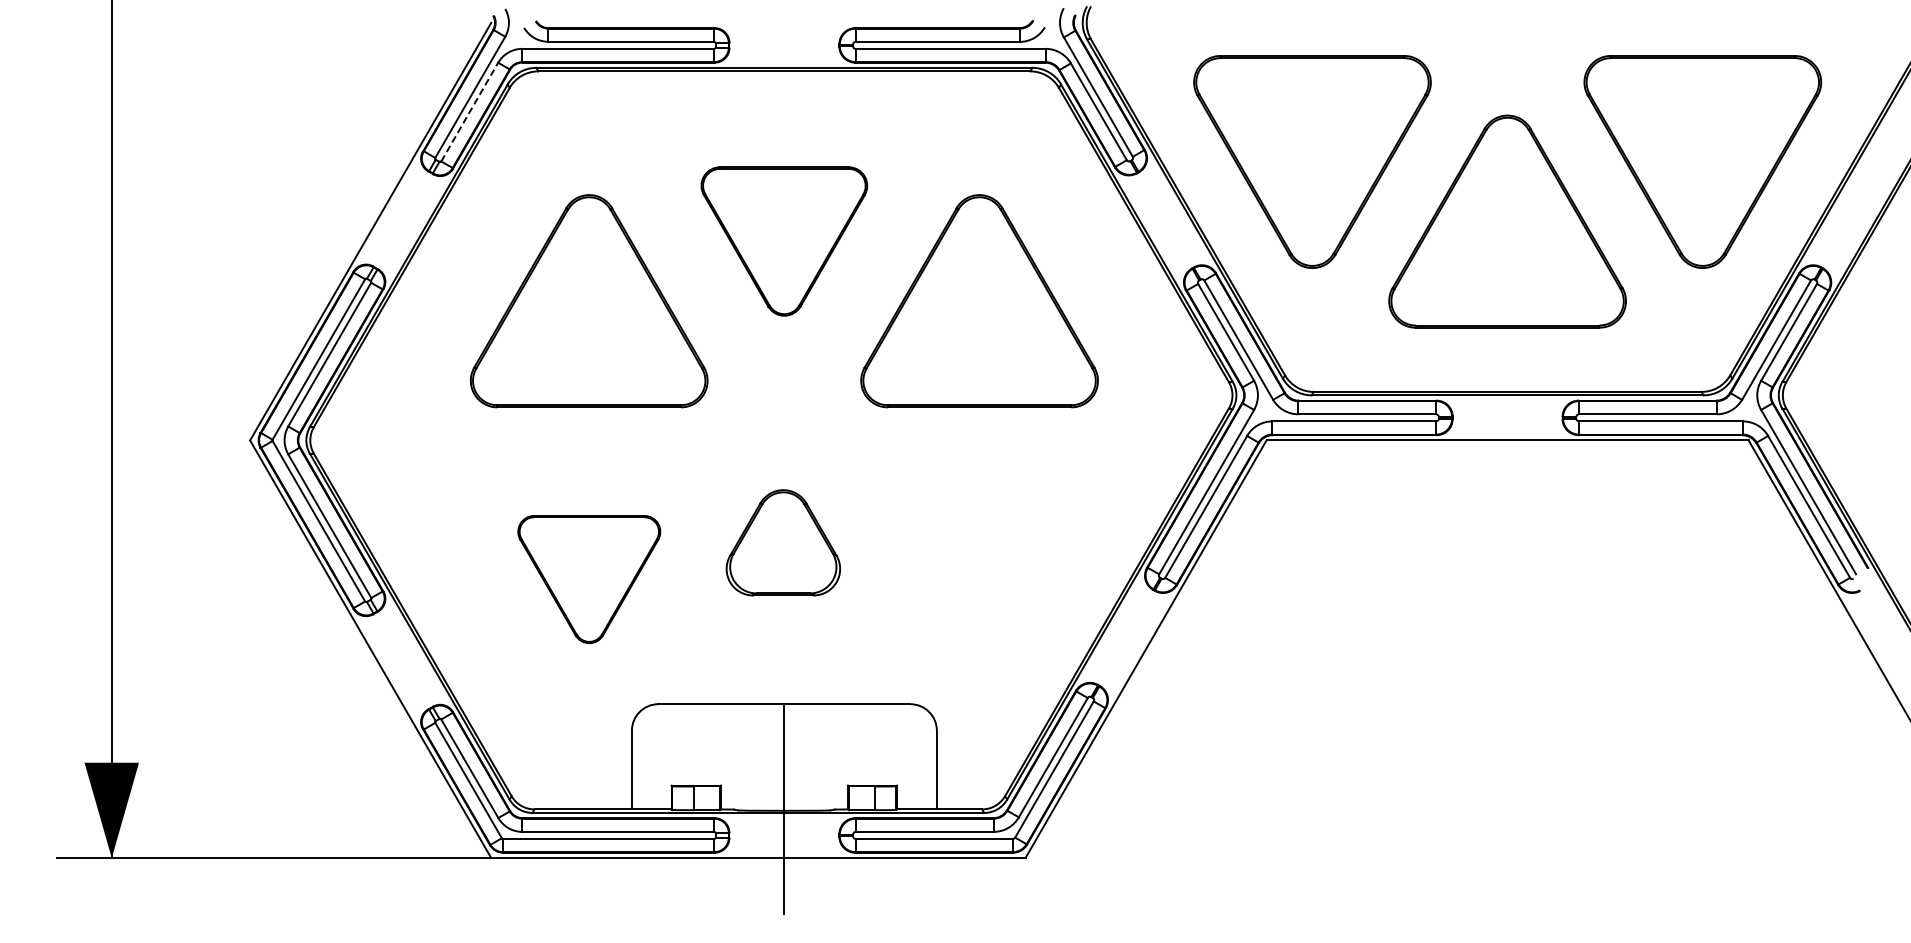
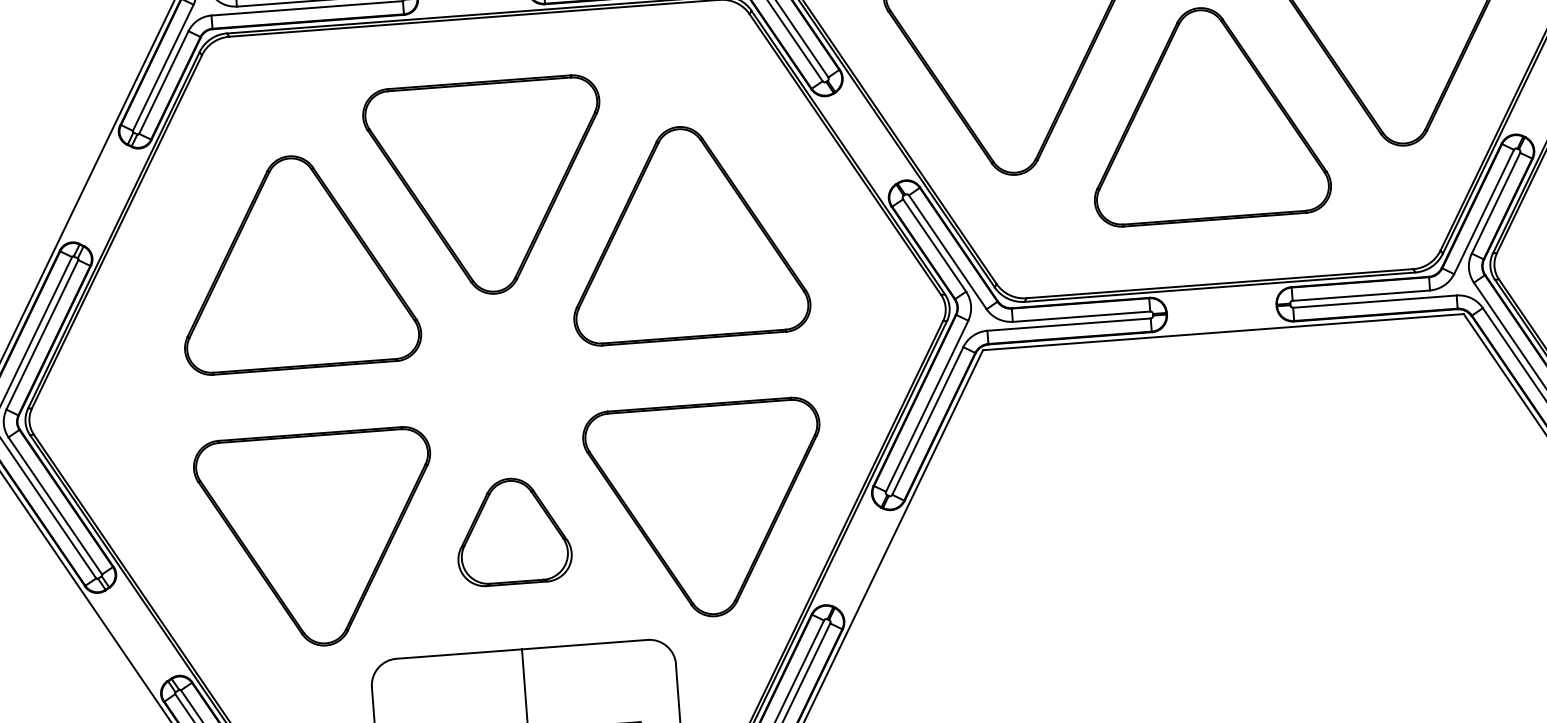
line: (469, 112) -> (163, 82), dashed -> solid
part: (784, 241) -> (487, 187), size x1.43
part: (782, 542) -> (512, 531), moved
part: (589, 579) -> (318, 539), size x1.67
part: (979, 579) -> (707, 510), added

